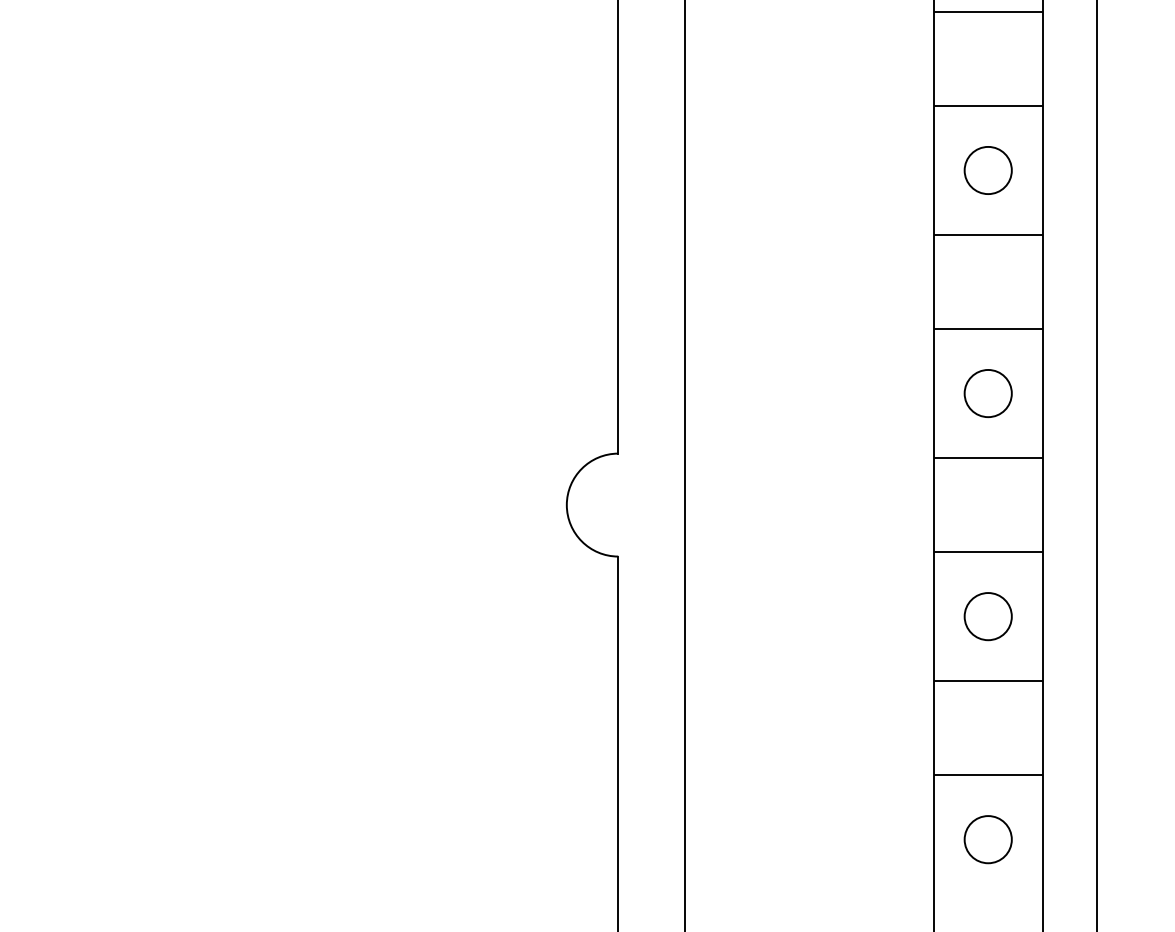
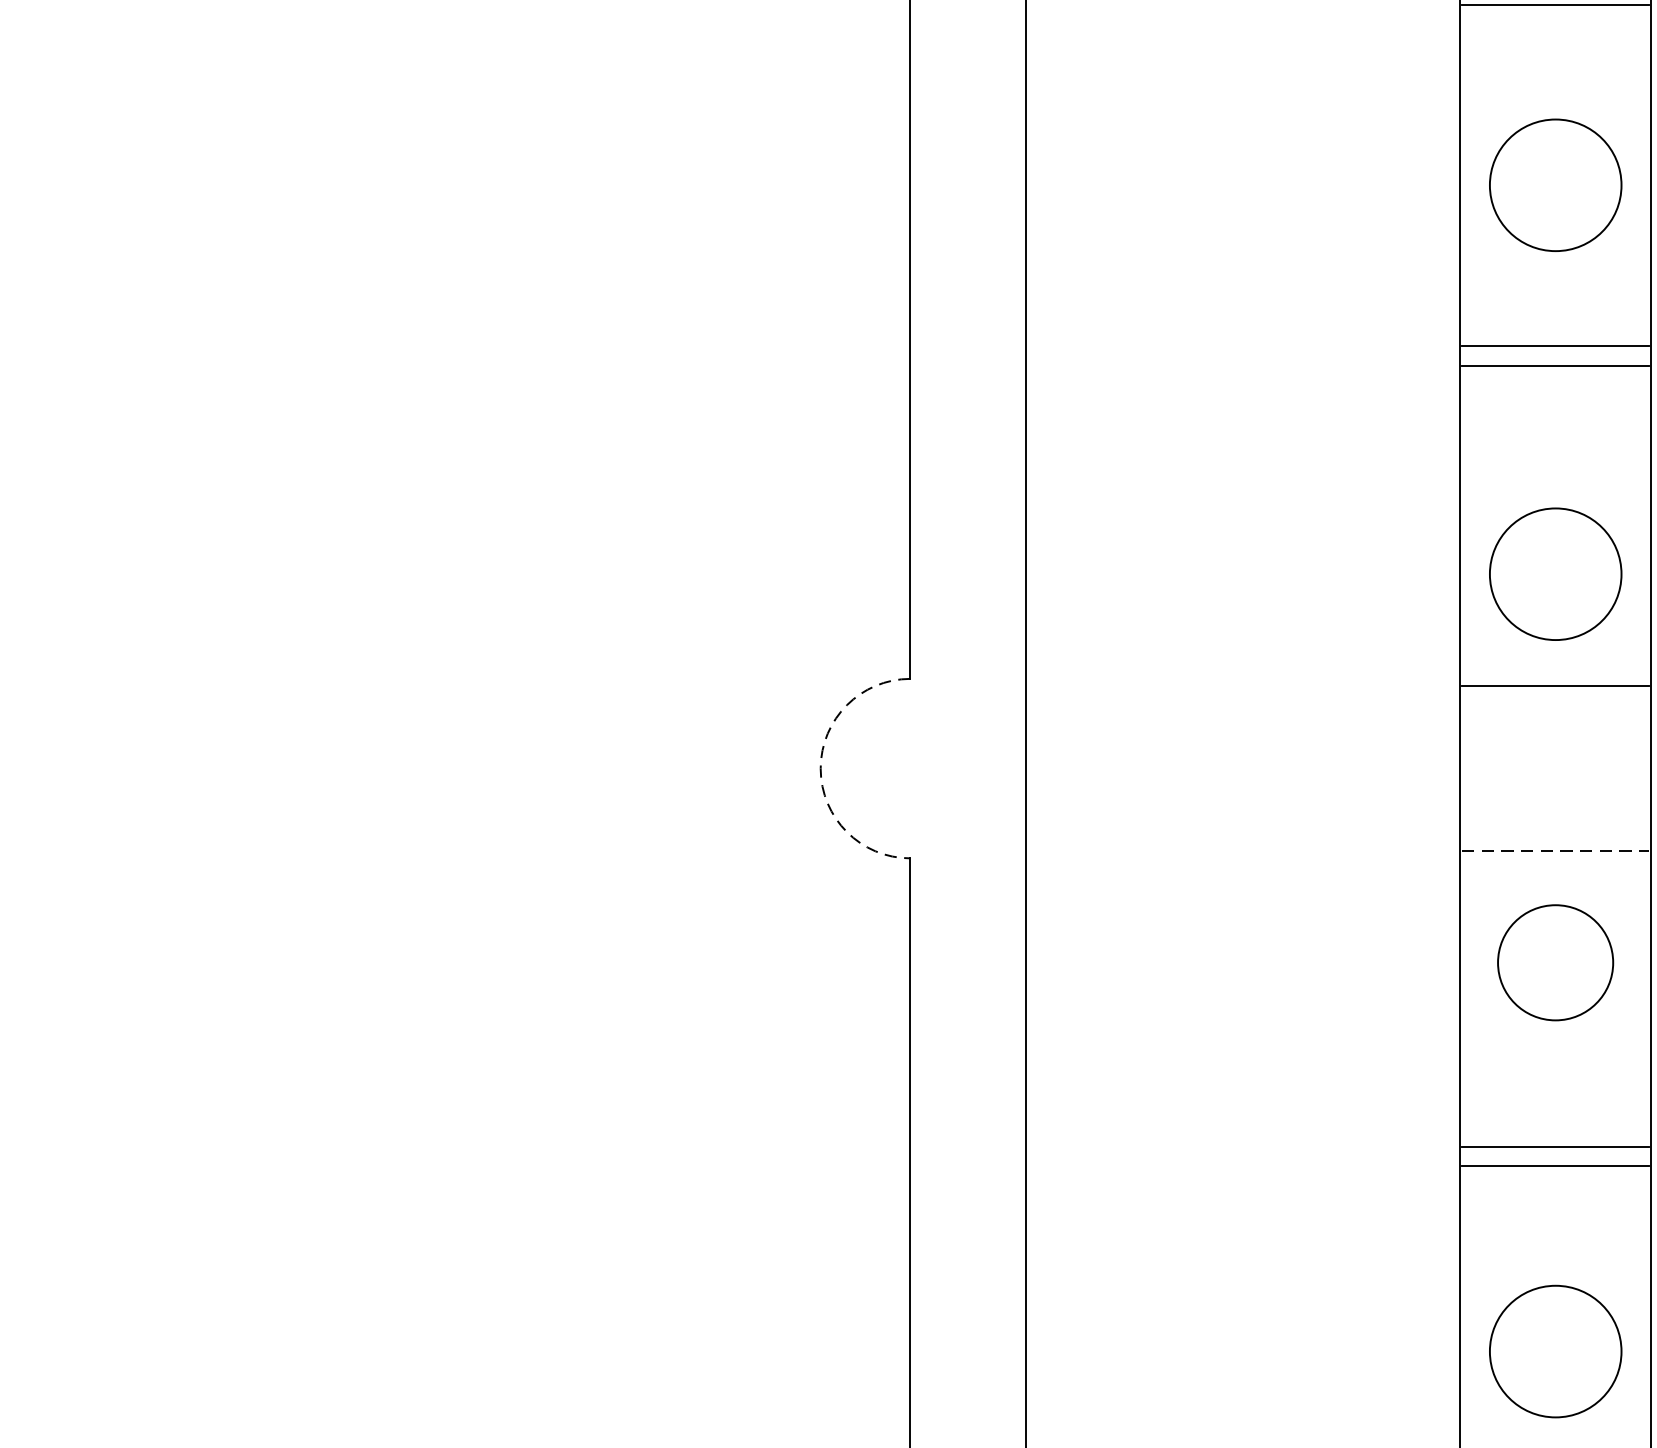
line: (987, 106) -> (1554, 5), moved
circle: (987, 170) -> (1554, 185), size x1.6
line: (987, 234) -> (1554, 345), moved
line: (987, 329) -> (1554, 366), moved
circle: (987, 393) -> (1554, 574), size x1.6
arc: (566, 505) -> (820, 769), solid -> dashed
line: (988, 552) -> (1555, 851), solid -> dashed
circle: (987, 616) -> (1554, 962), size x1.4
line: (987, 680) -> (1554, 1165), moved
line: (987, 775) -> (1554, 1147), moved
circle: (987, 839) -> (1554, 1351), size x1.6

